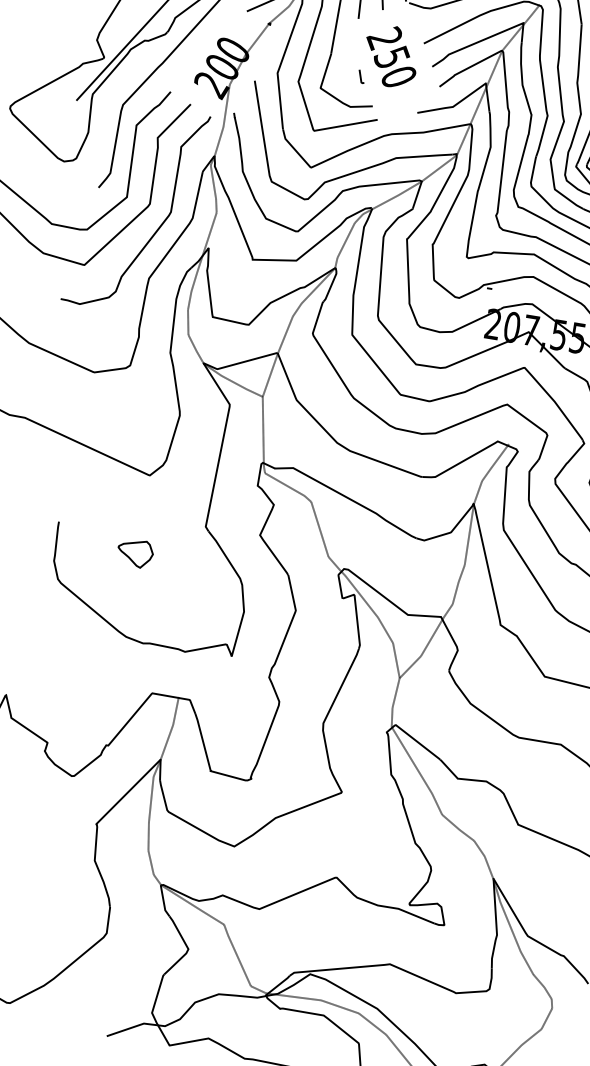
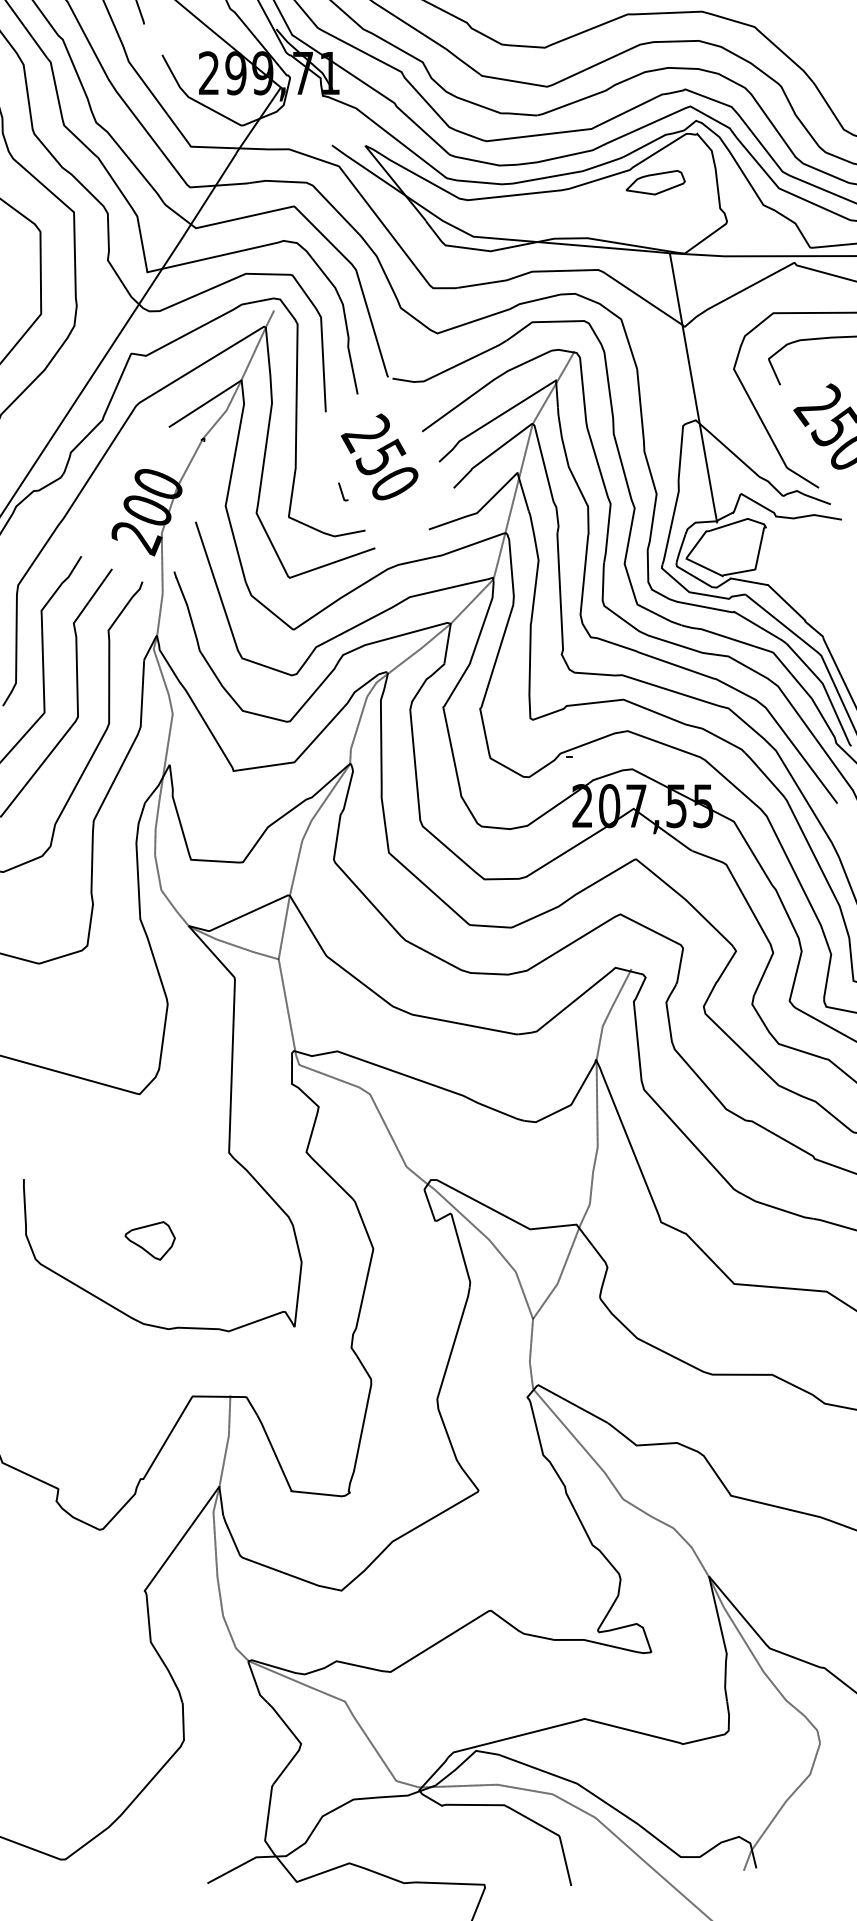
part: (134, 553) -> (149, 1240), moved

